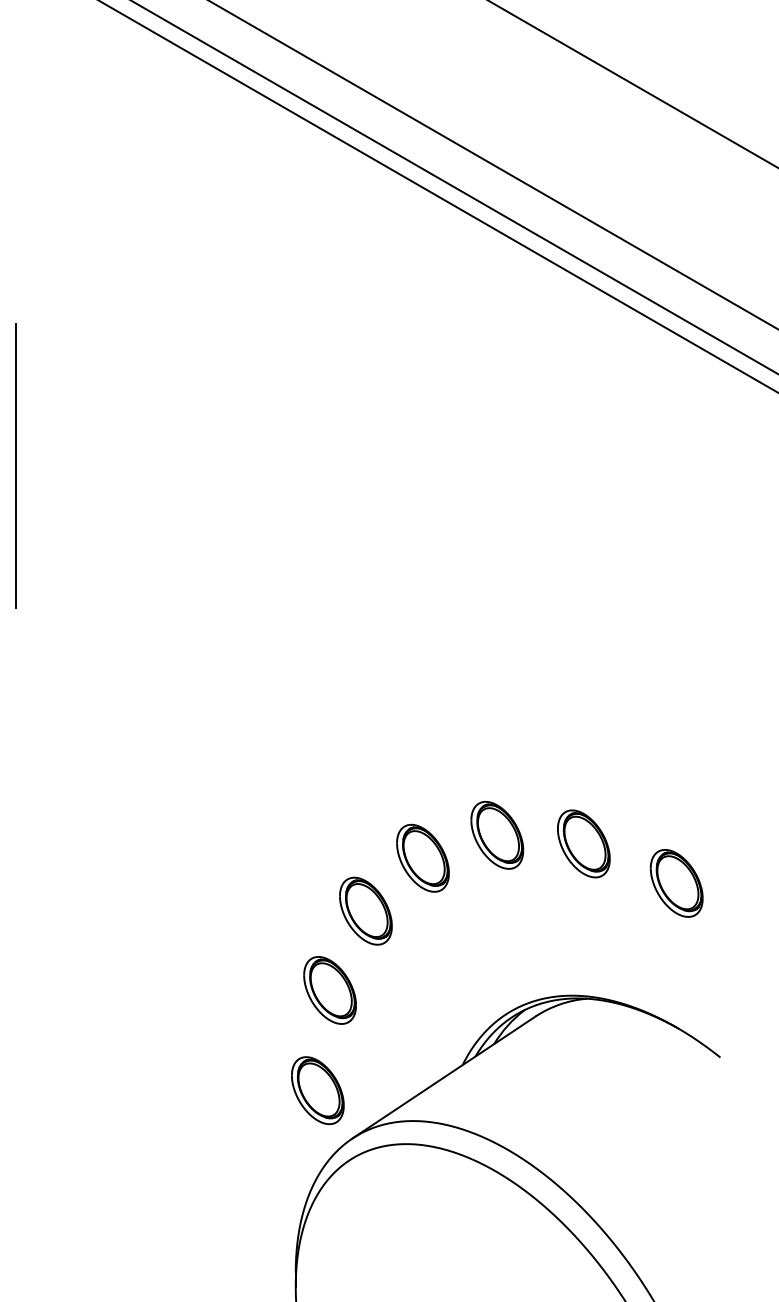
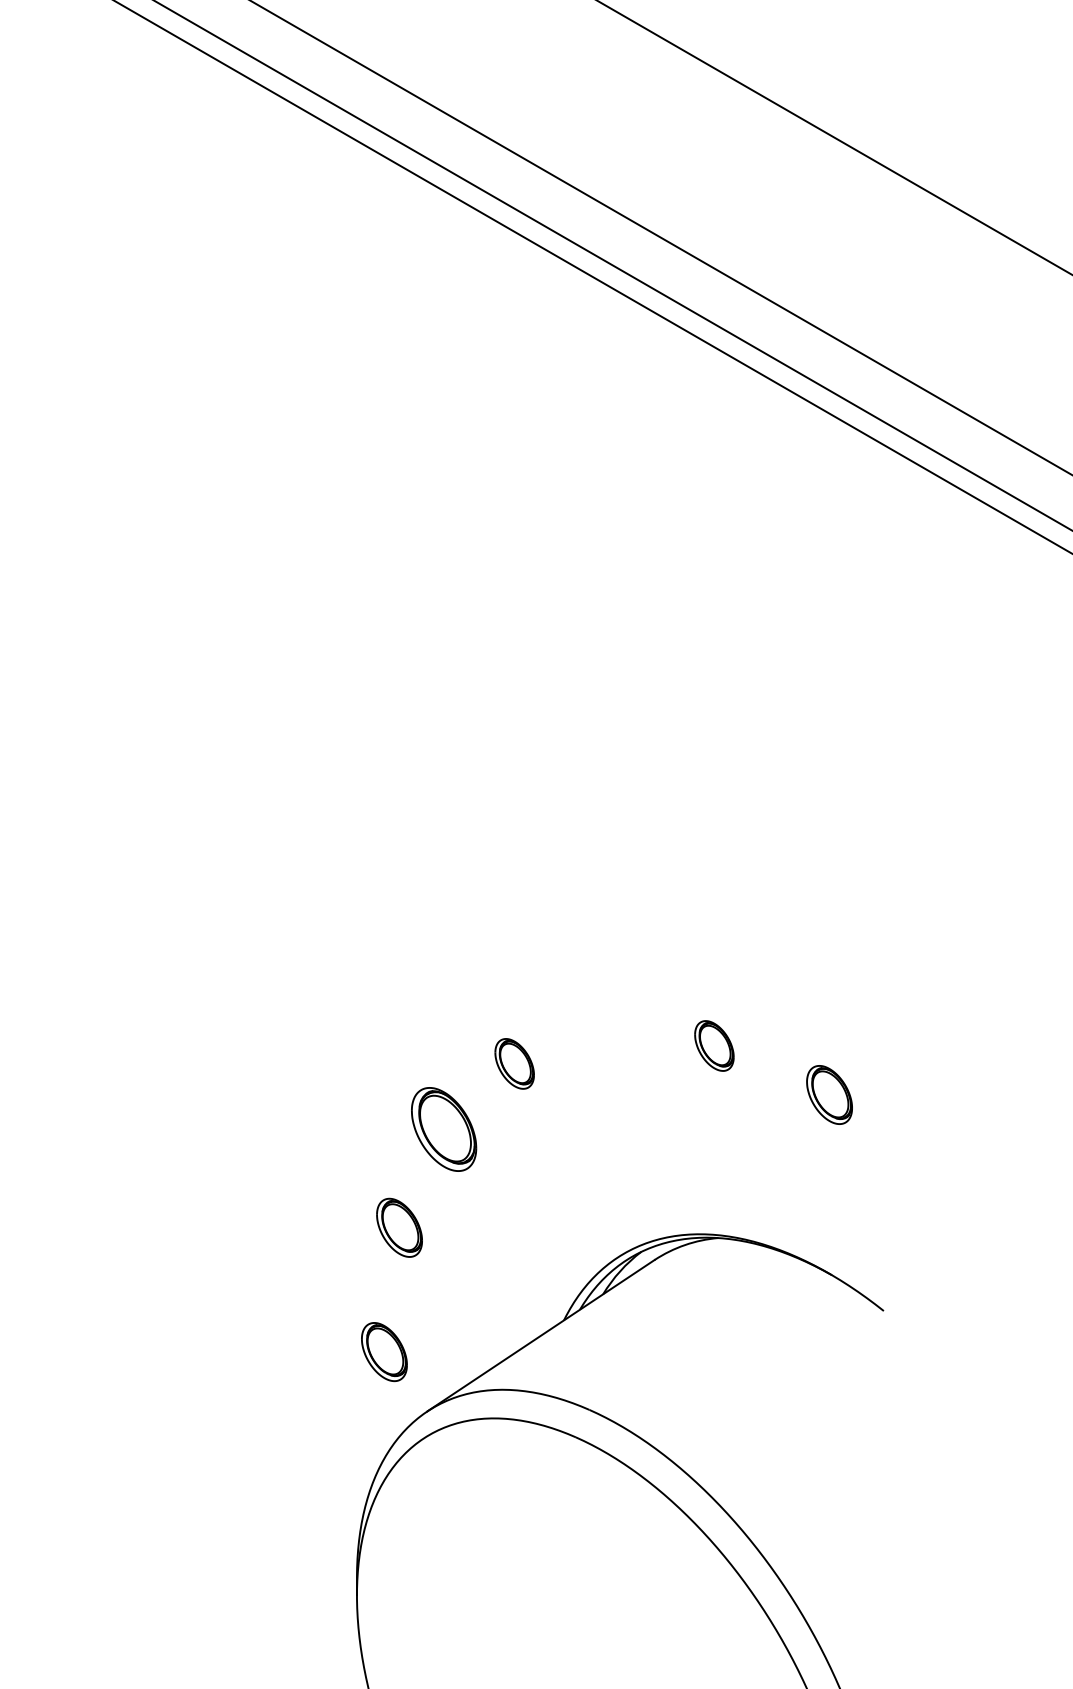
line: (16, 466) -> (10, 577), removed
part: (497, 834) -> (607, 1034), removed
part: (583, 843) -> (714, 1045), size x0.6
part: (422, 858) -> (514, 1063), size x0.6
part: (676, 883) -> (829, 1094), size x0.7
part: (330, 990) -> (399, 1227), size x0.7
part: (317, 1090) -> (384, 1351), size x0.7

